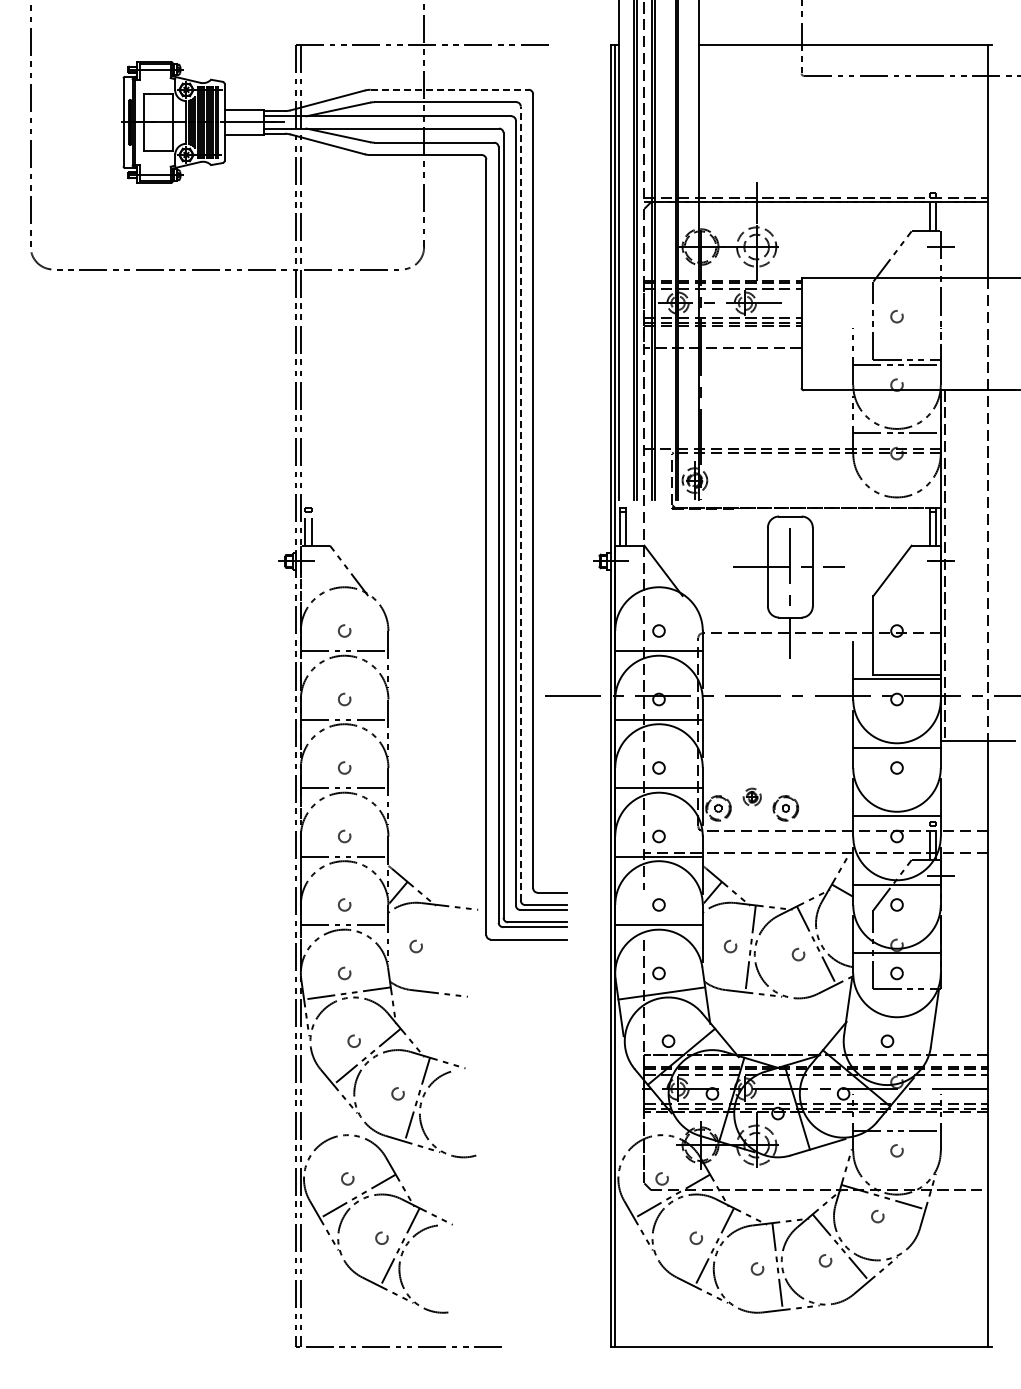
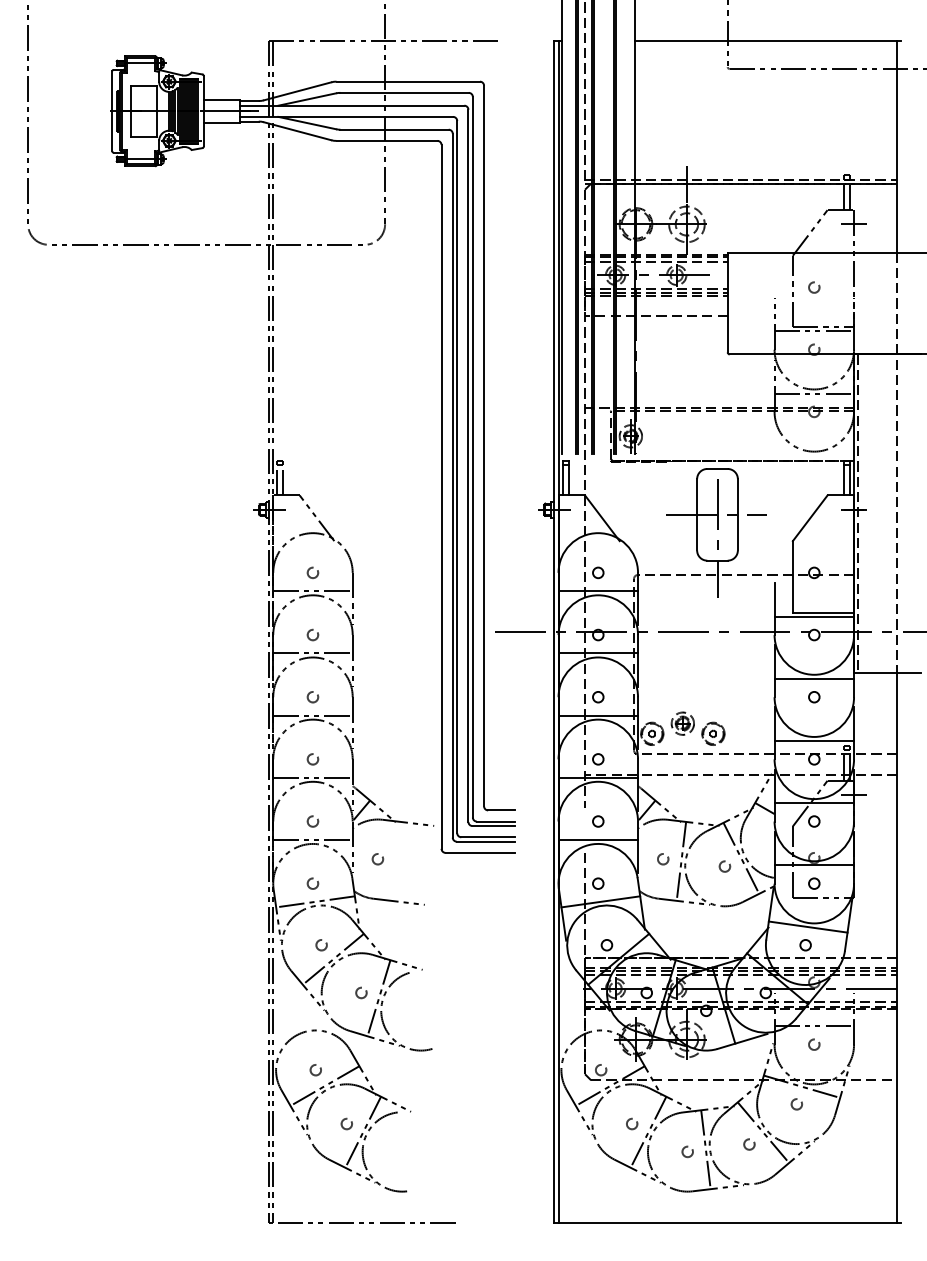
line: (450, 89) -> (409, 81), dashed -> solid
line: (520, 503) -> (472, 457), dashed -> solid
part: (752, 797) -> (683, 723), size x1.43
line: (889, 1021) -> (807, 927), added

